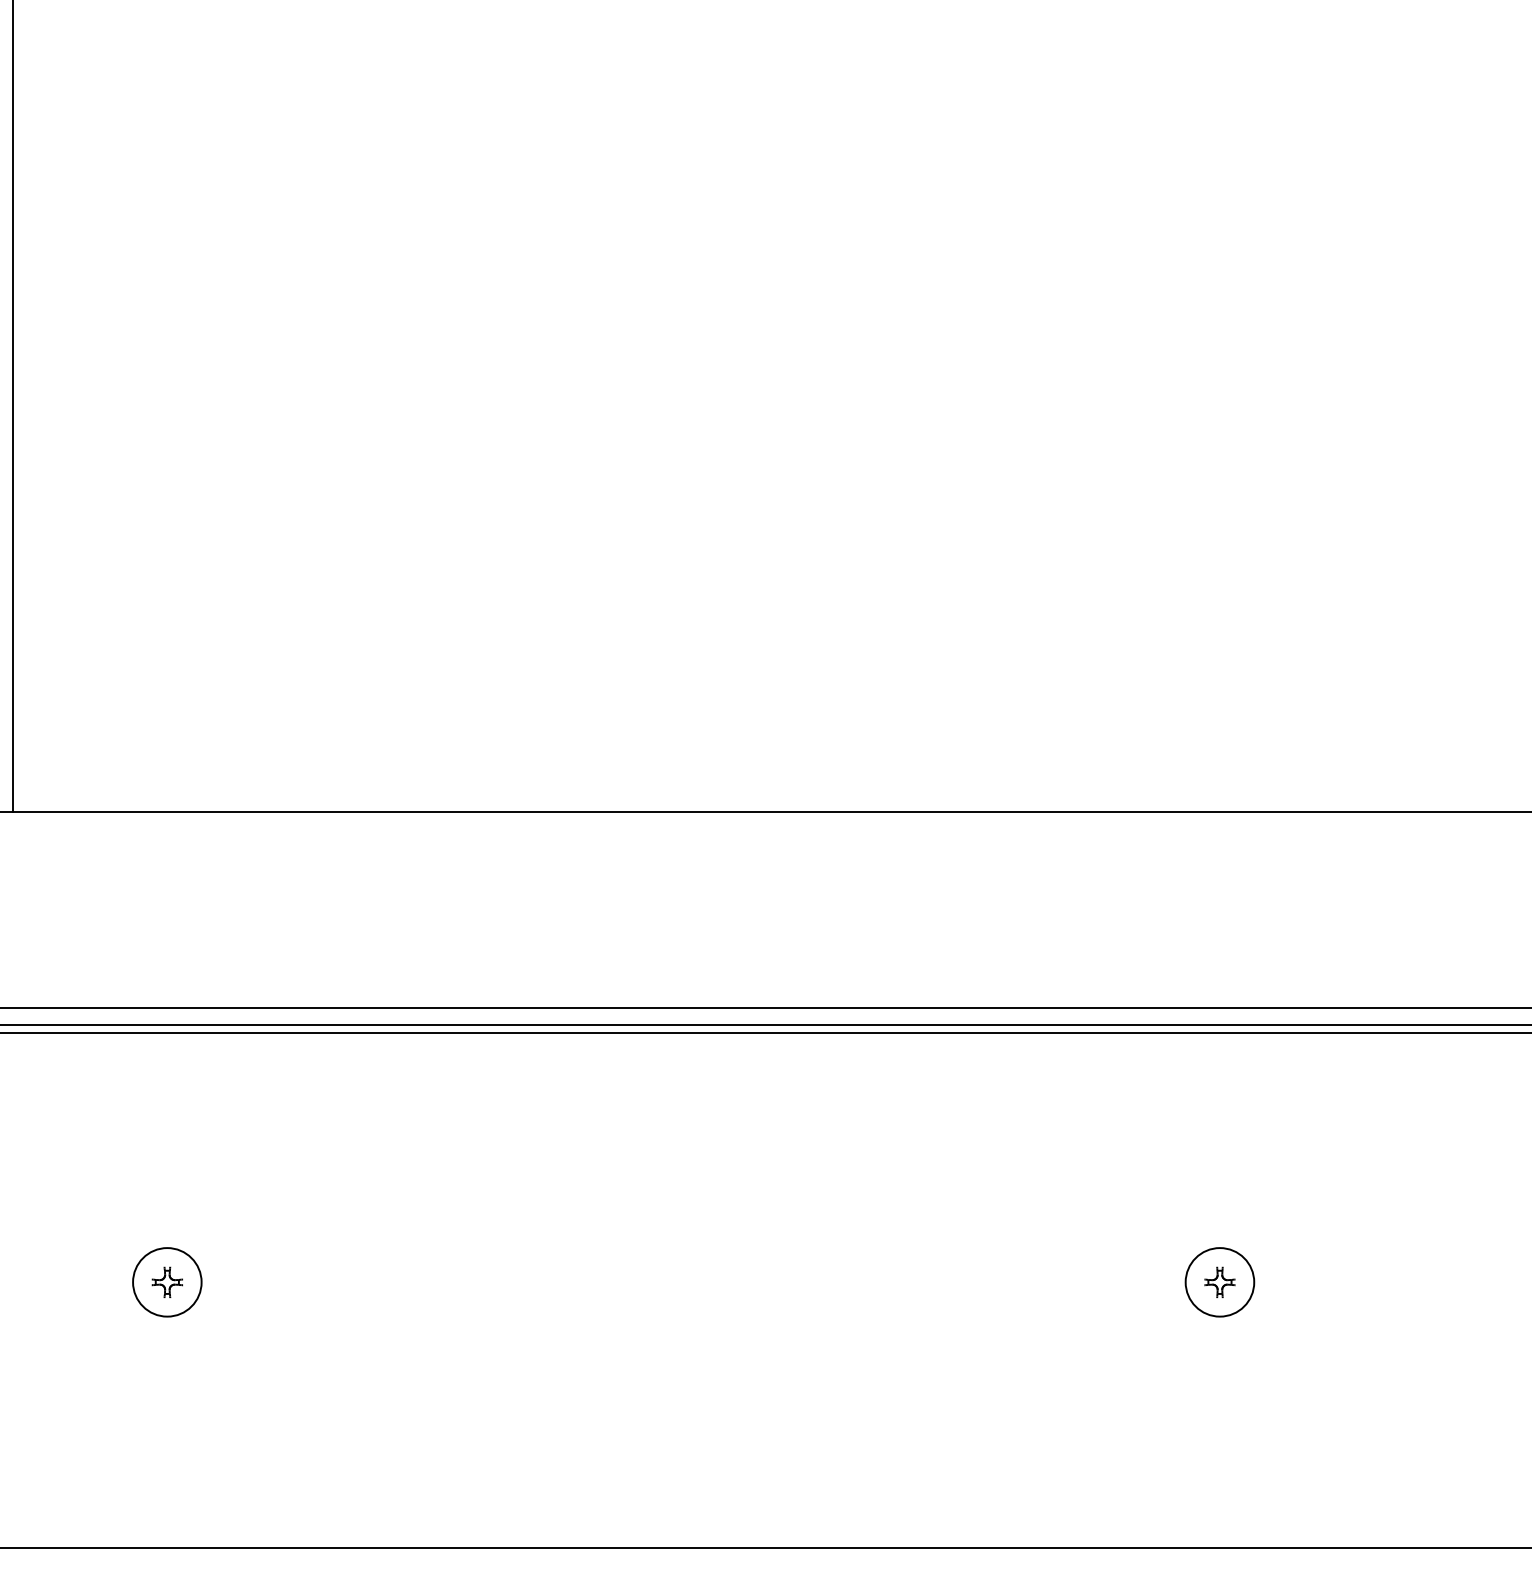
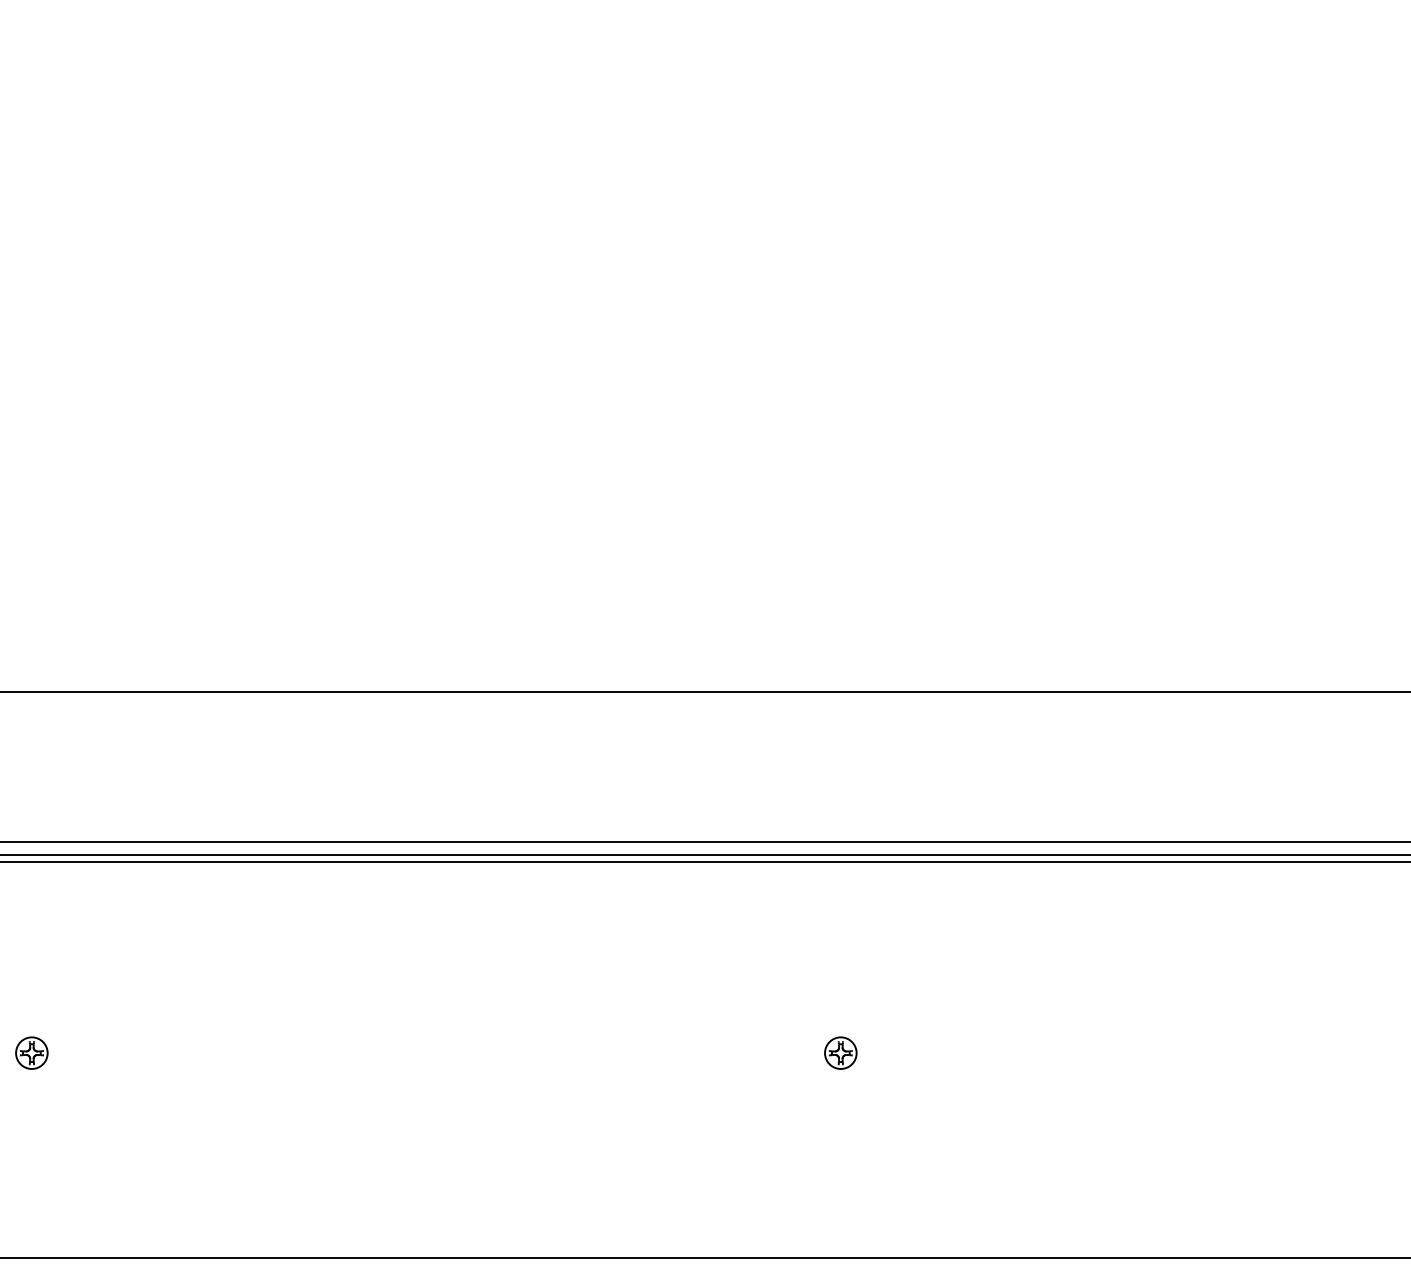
circle: (166, 1281) -> (31, 1052), size x0.6
circle: (1219, 1281) -> (840, 1052), size x0.6

